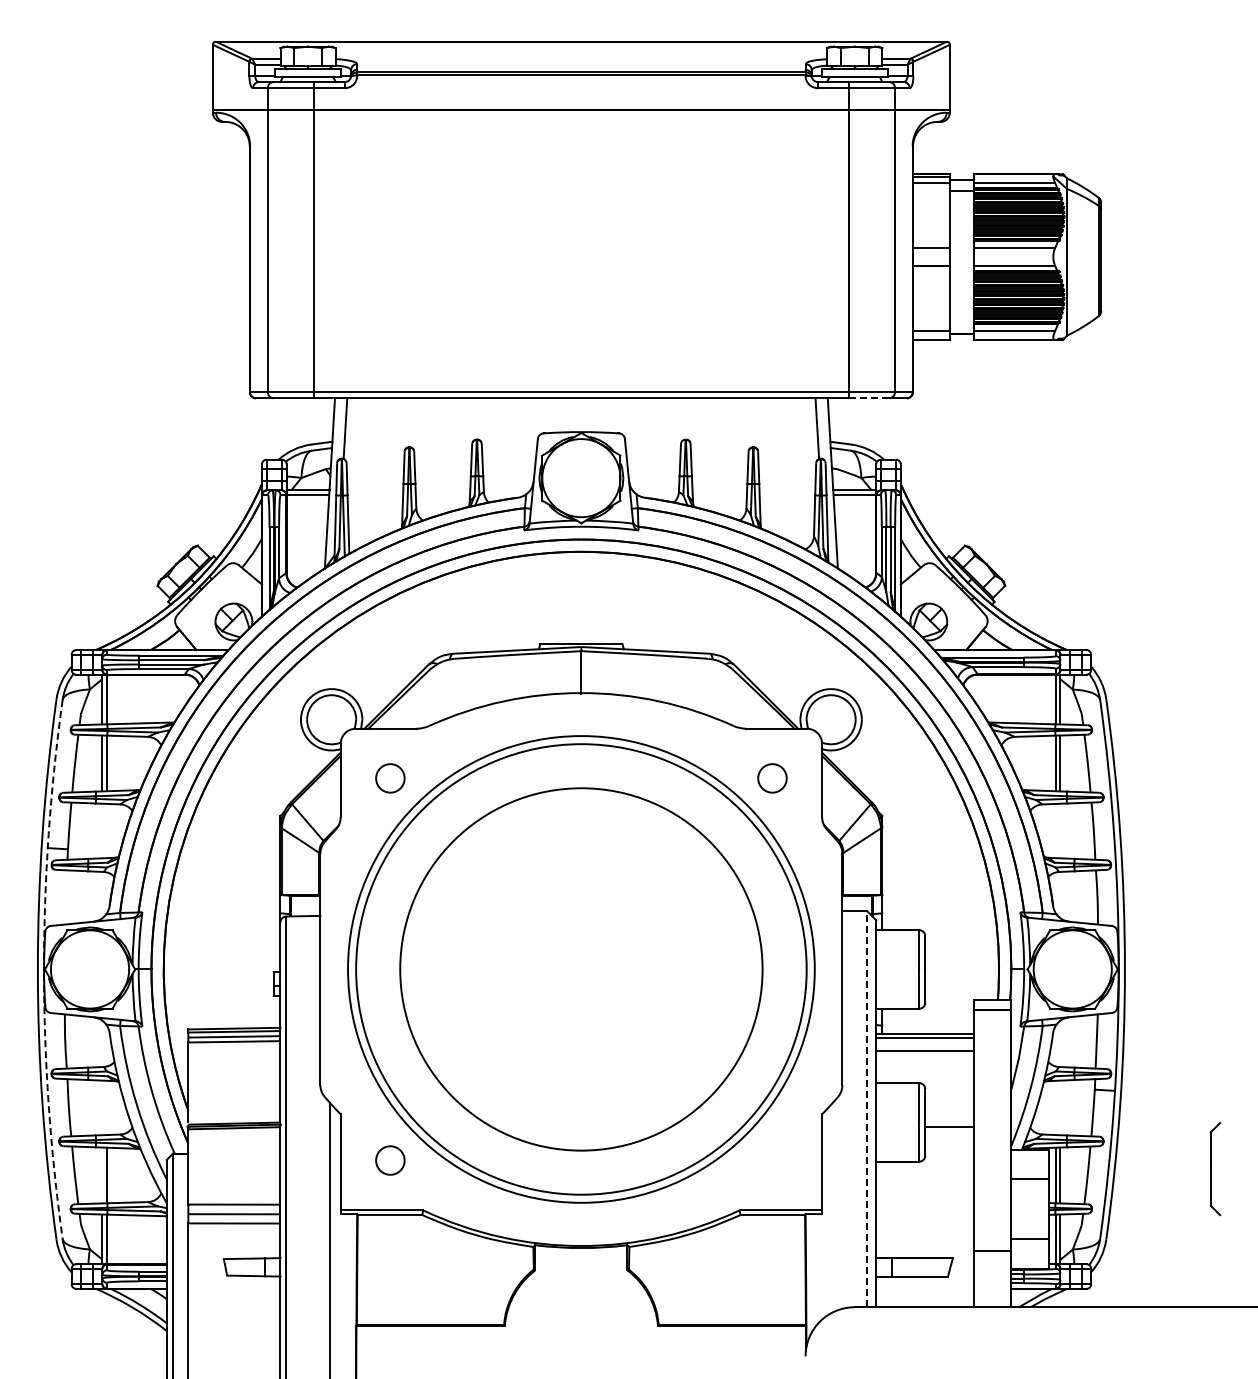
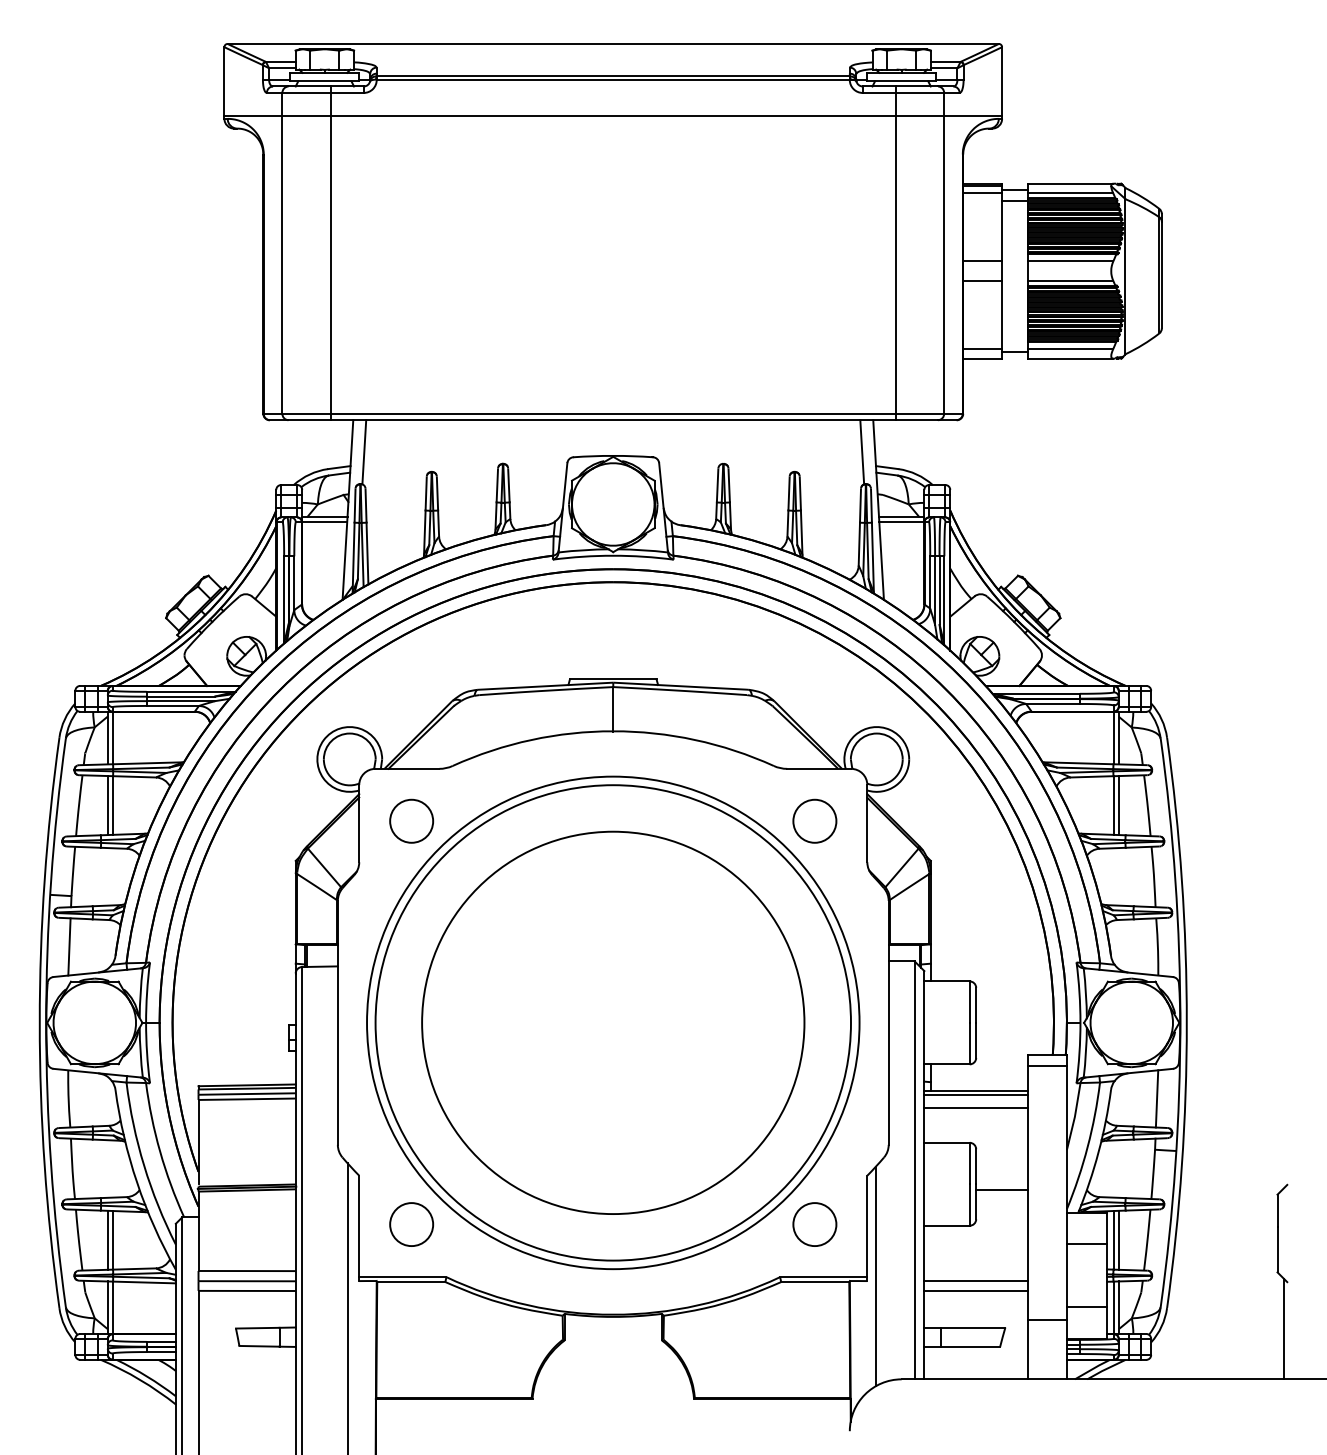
line: (868, 398) -> (916, 420), dashed -> solid
circle: (390, 778) -> (411, 821), size x1.43
circle: (772, 778) -> (814, 821), size x1.43
line: (65, 897) -> (68, 946), added
arc: (44, 969) -> (46, 1022), dashed -> solid
line: (866, 1108) -> (914, 1169), dashed -> solid
circle: (390, 1160) -> (411, 1224), size x1.43
circle: (772, 1160) -> (814, 1224), added
line: (102, 1175) -> (107, 1240), added
line: (830, 1209) -> (876, 1276), added
line: (925, 1214) -> (976, 1281), added
line: (925, 1223) -> (976, 1290), added
line: (1217, 1259) -> (1284, 1328), added

